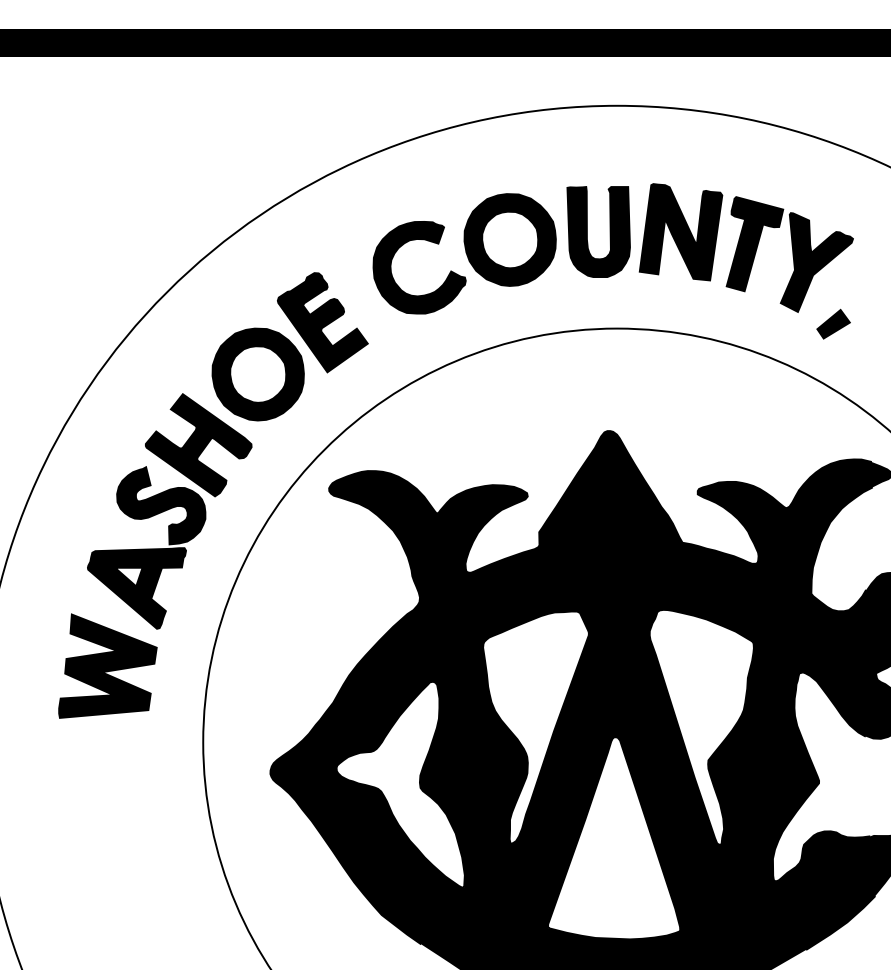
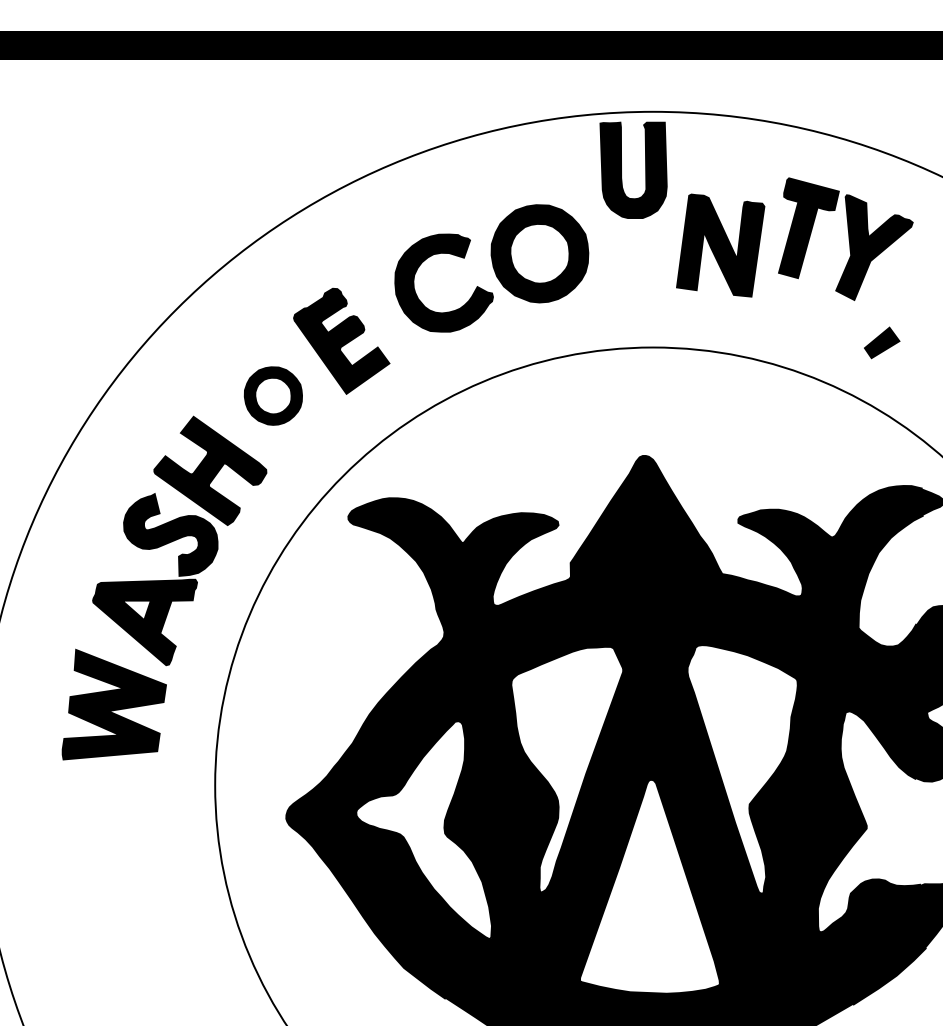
part: (587, 231) -> (621, 169), moved
part: (789, 253) -> (845, 238), moved
part: (258, 373) -> (273, 395), size x0.6

